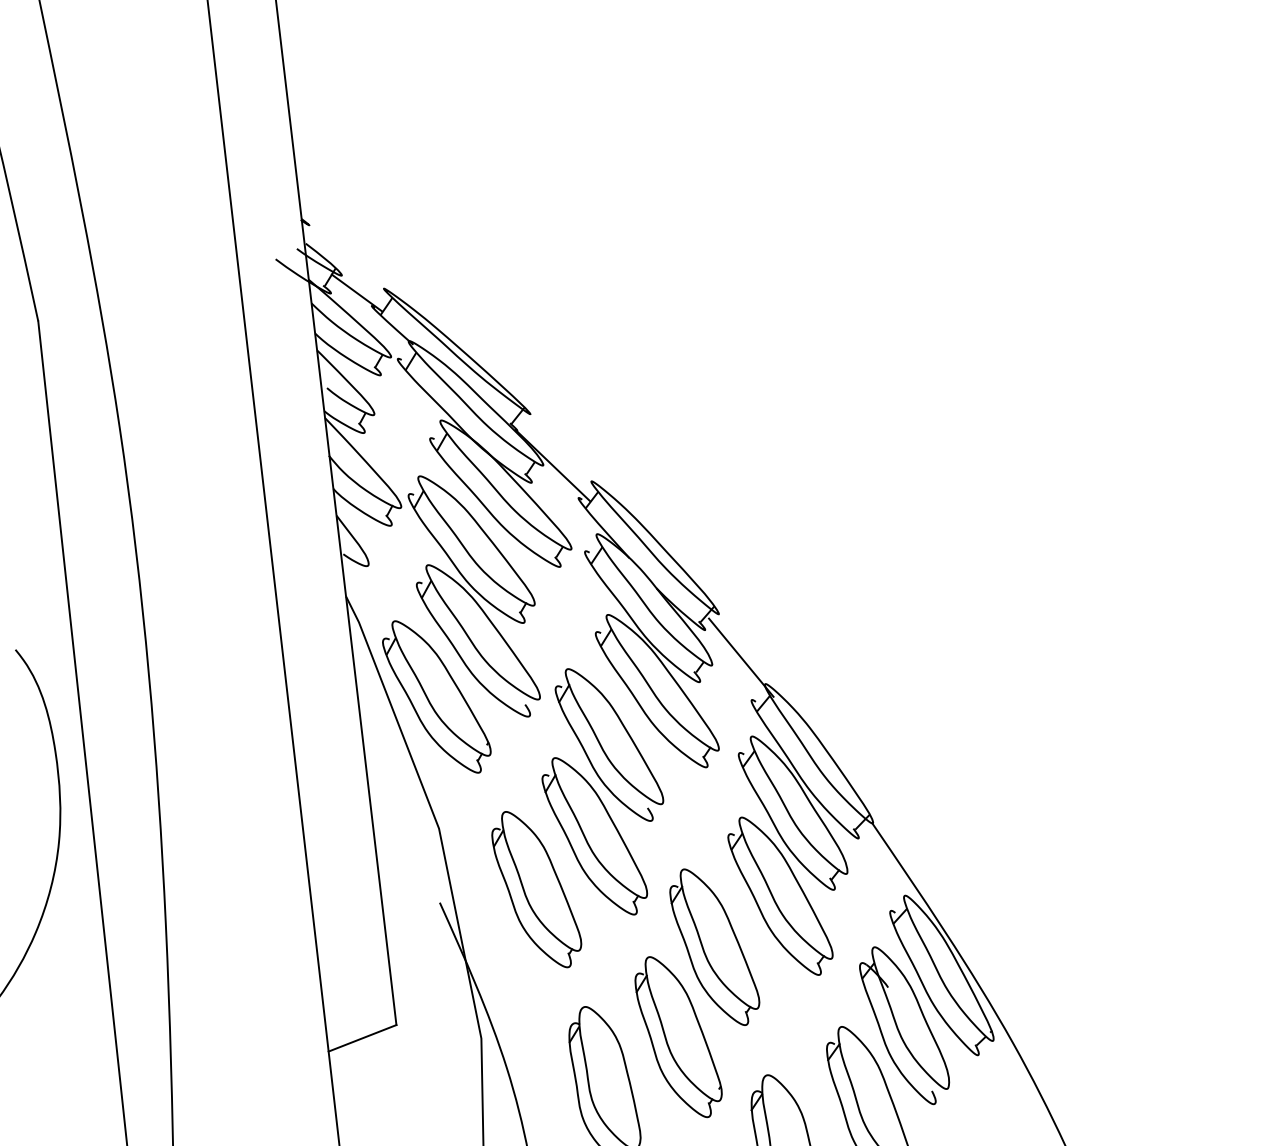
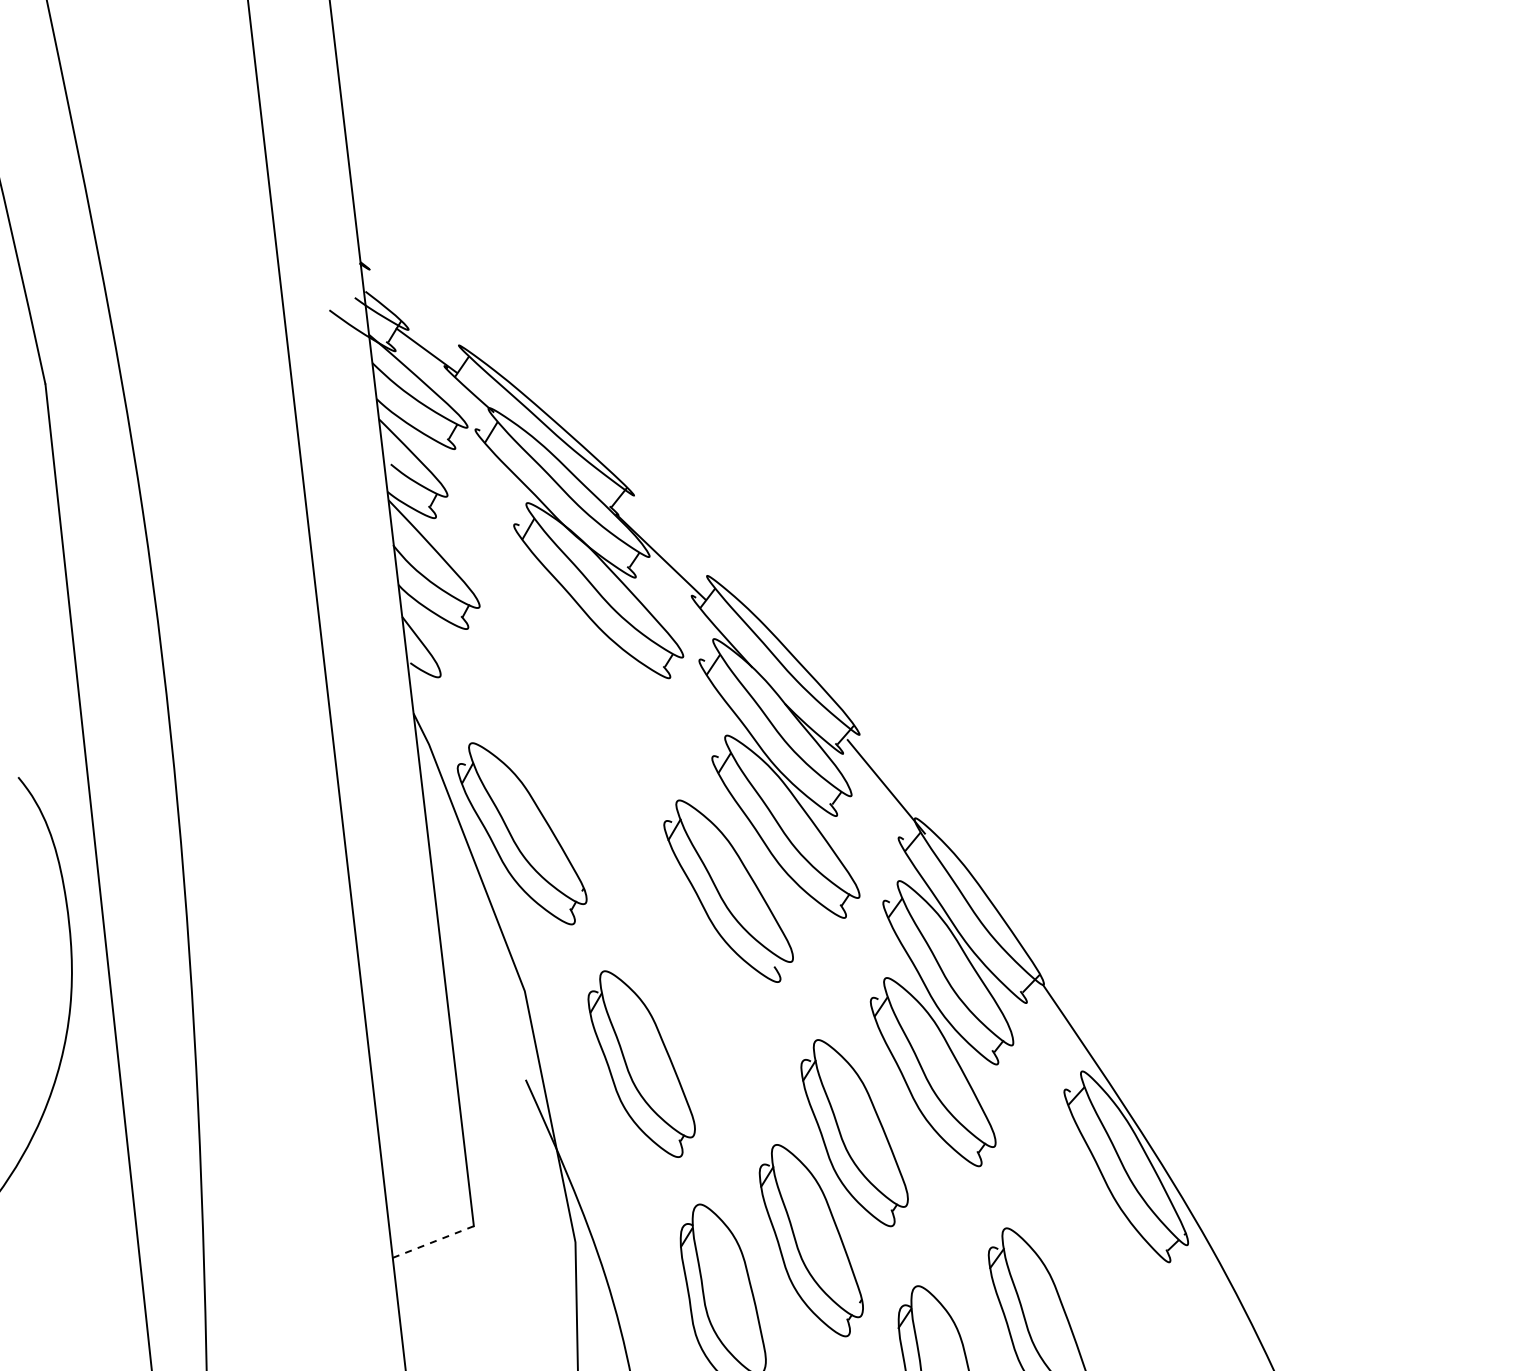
part: (473, 596) -> (566, 713), removed
part: (594, 836) -> (710, 1000), removed
part: (904, 1025) -> (1081, 1226), removed
line: (362, 1038) -> (433, 1242), solid -> dashed

